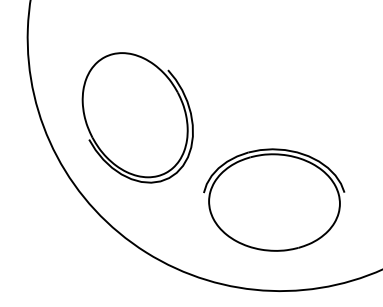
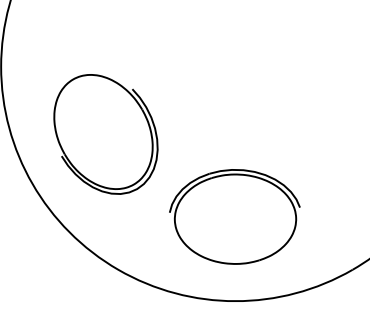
part: (137, 117) -> (105, 134), moved

